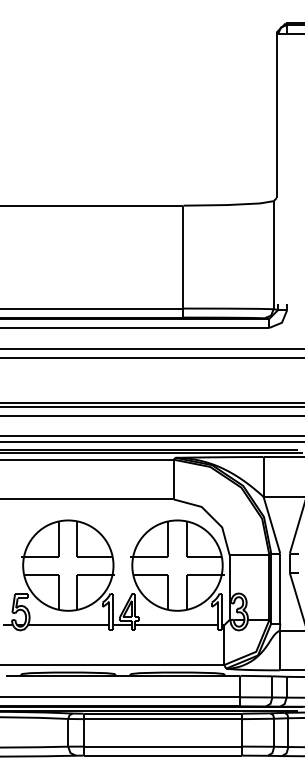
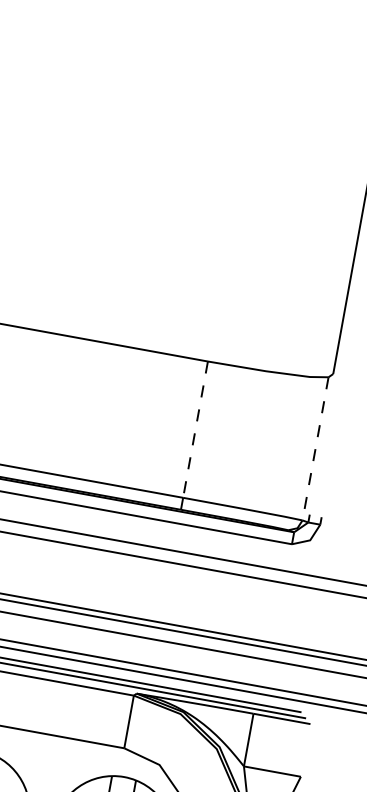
line: (273, 255) -> (315, 449), solid -> dashed
line: (183, 257) -> (195, 430), solid -> dashed

